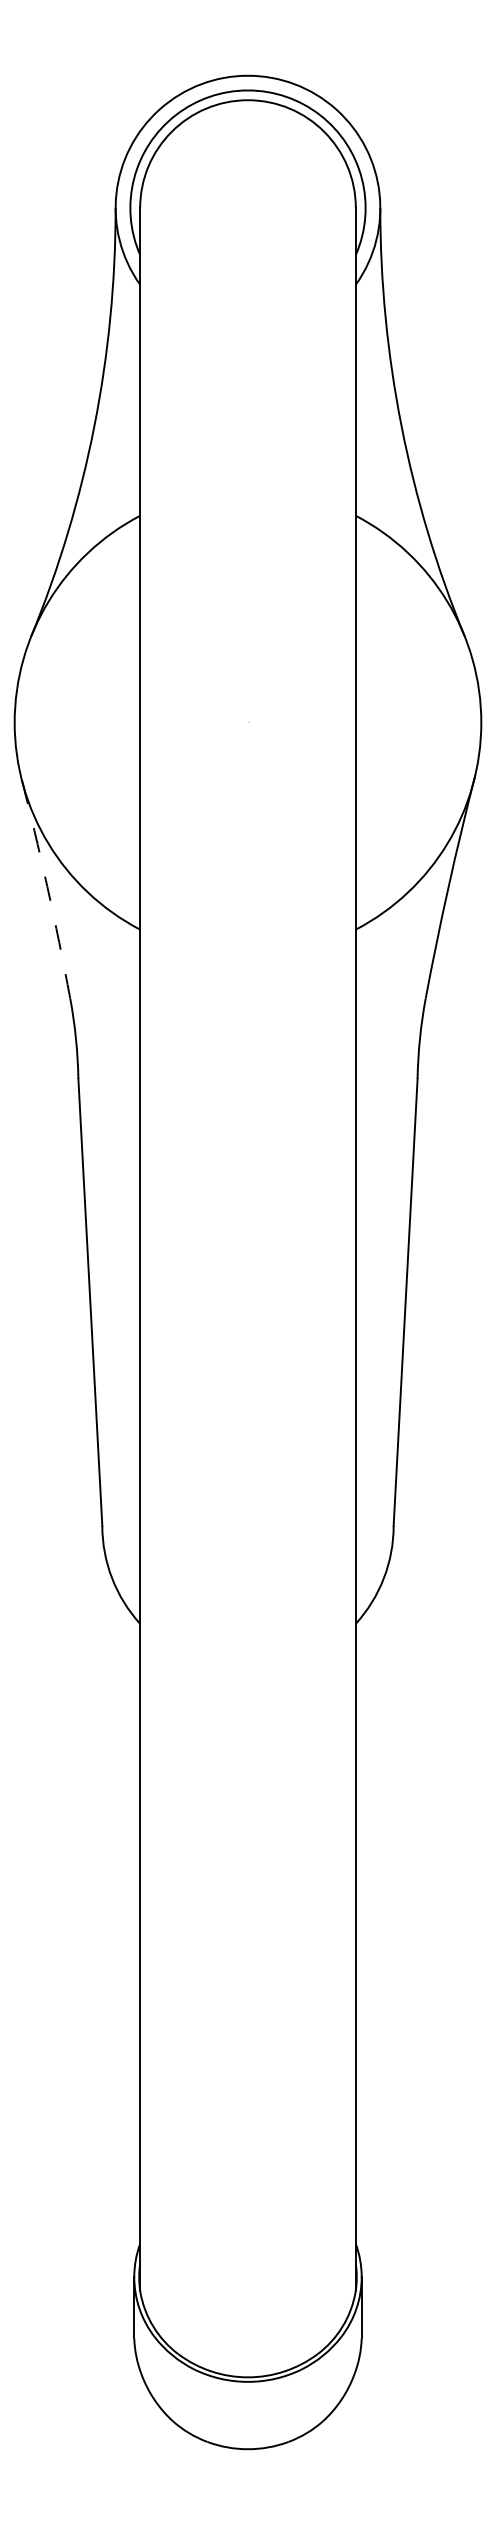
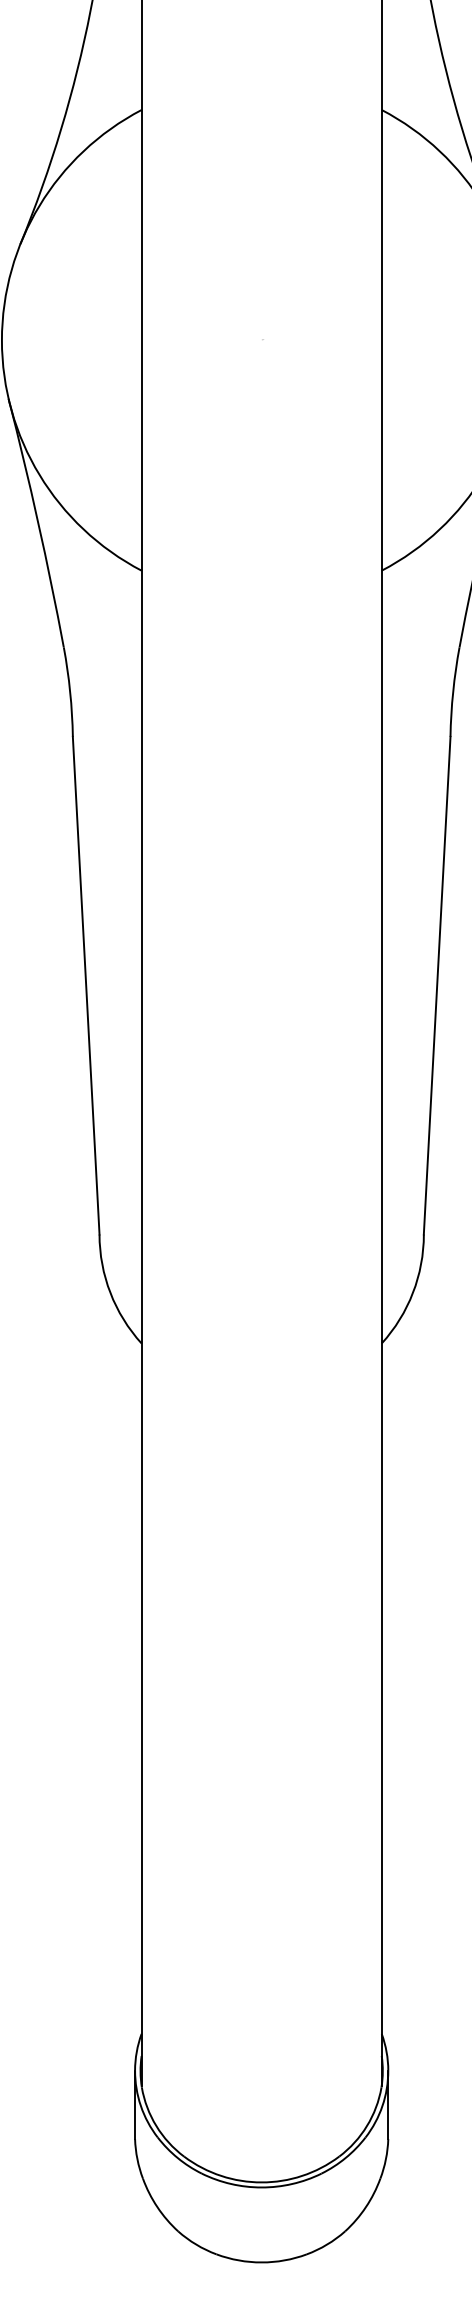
arc: (47, 886) -> (38, 522), dashed -> solid

